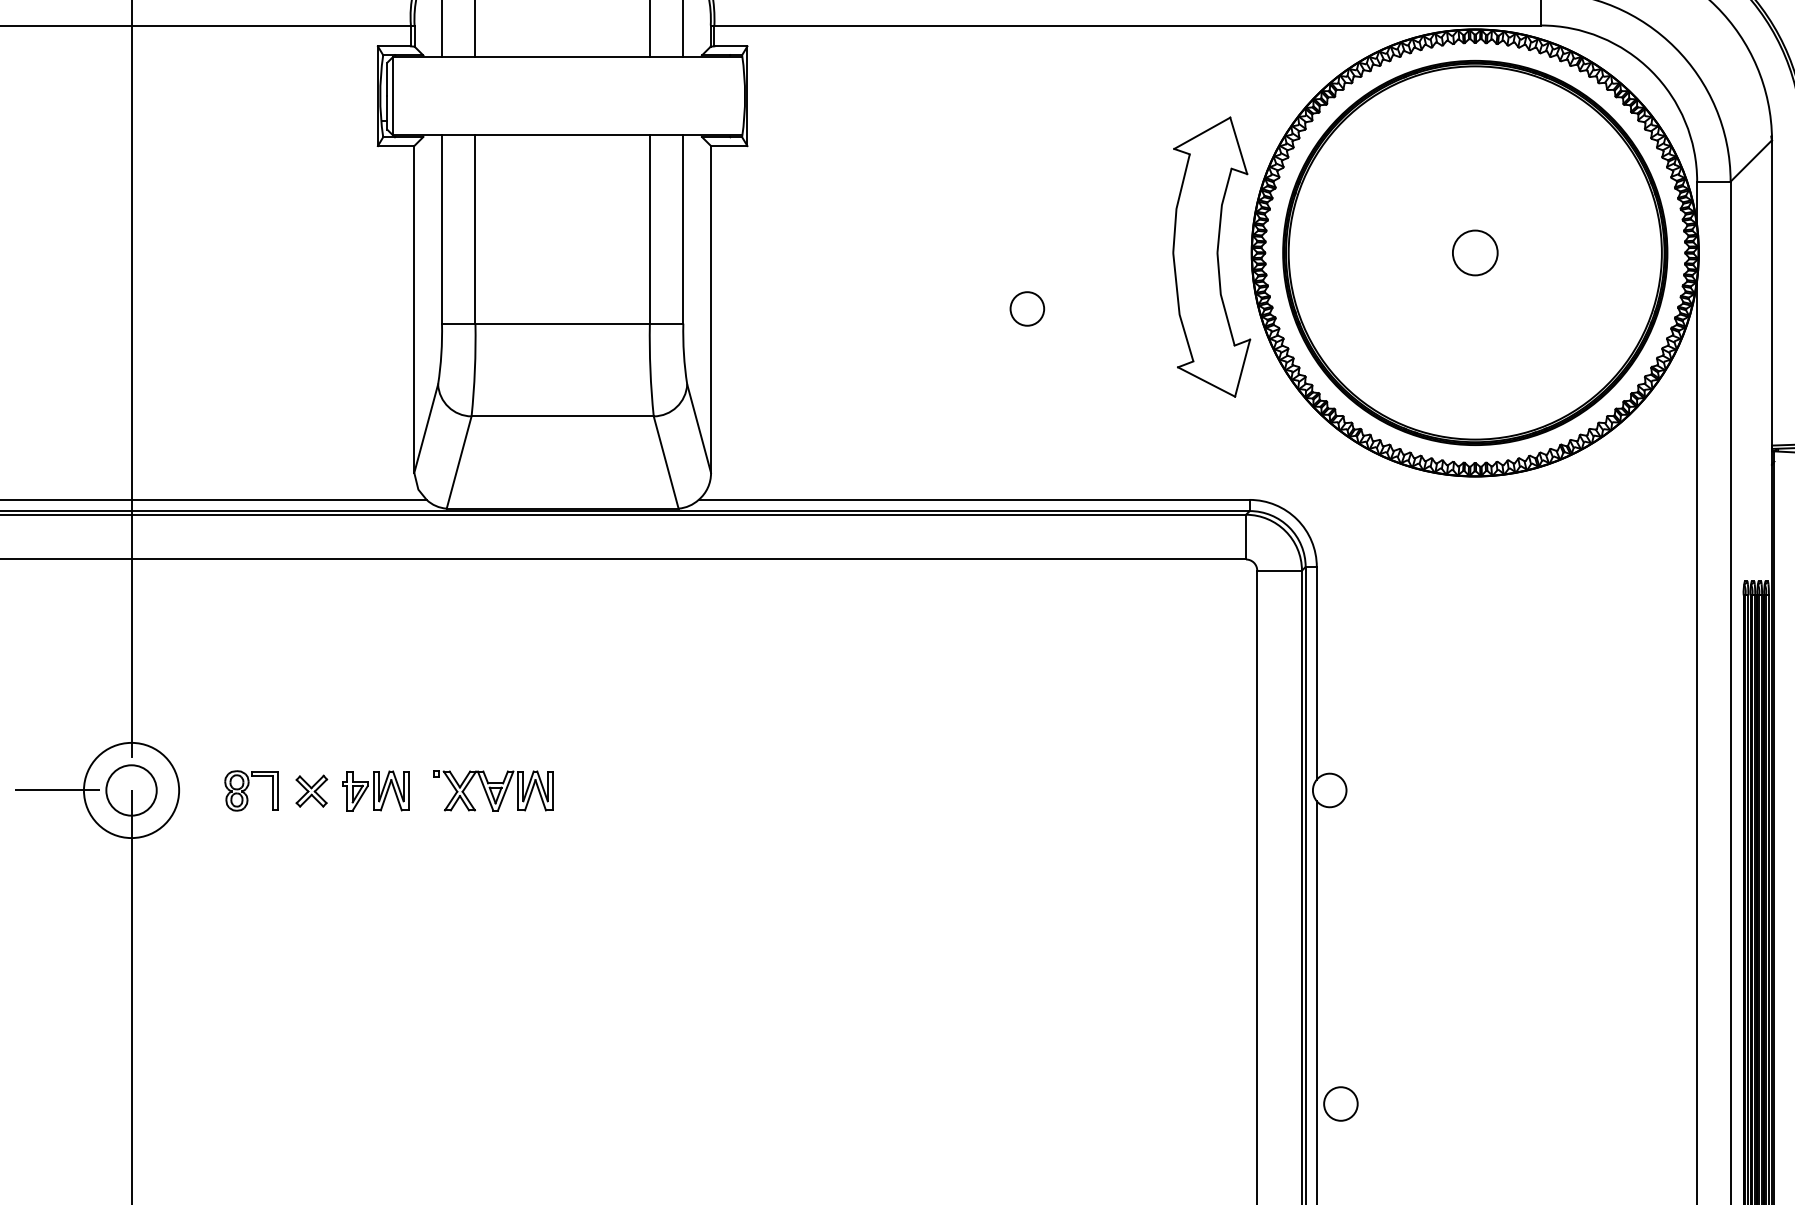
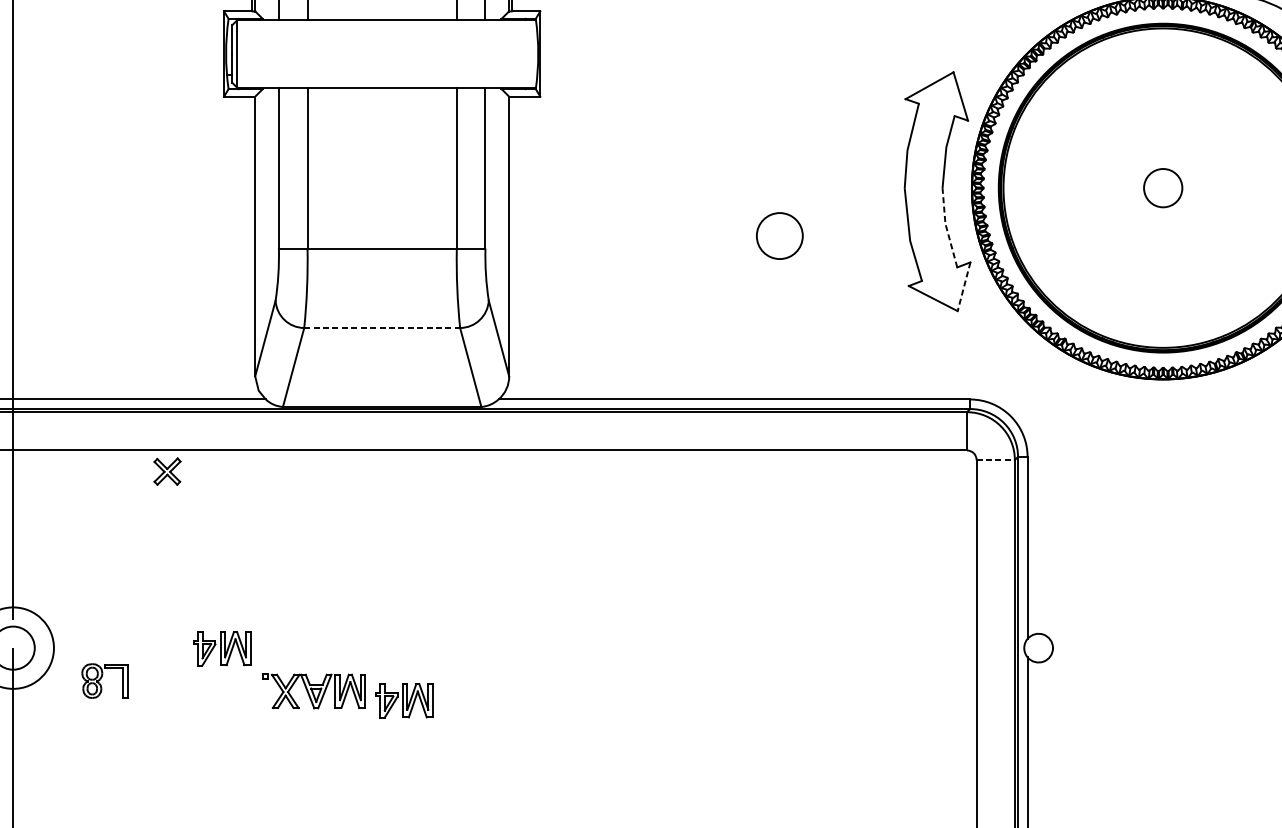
line: (1222, 299) -> (946, 227), solid -> dashed
circle: (1027, 308) -> (779, 235), size x1.6
line: (1242, 368) -> (963, 287), solid -> dashed
line: (563, 416) -> (382, 328), solid -> dashed
line: (1280, 570) -> (996, 459), solid -> dashed
part: (251, 790) -> (104, 680), moved
part: (311, 790) -> (167, 471), moved
part: (493, 790) -> (314, 690), moved
part: (588, 851) -> (404, 700), added

